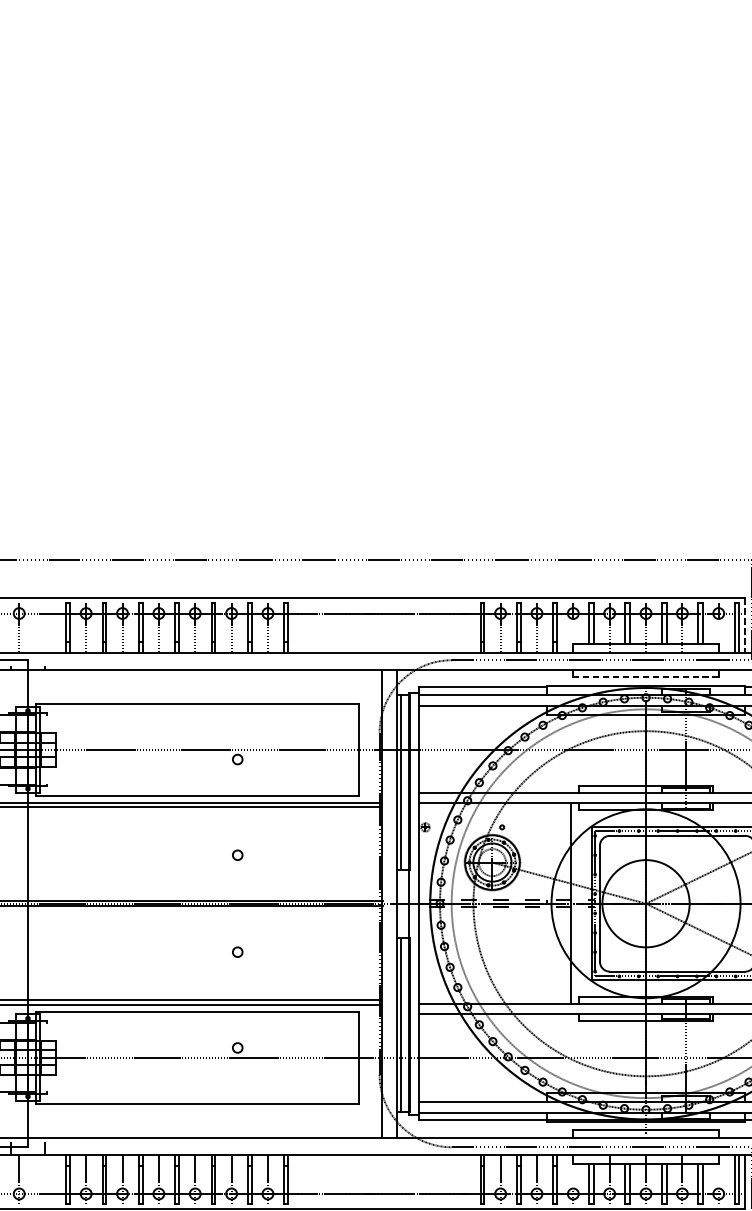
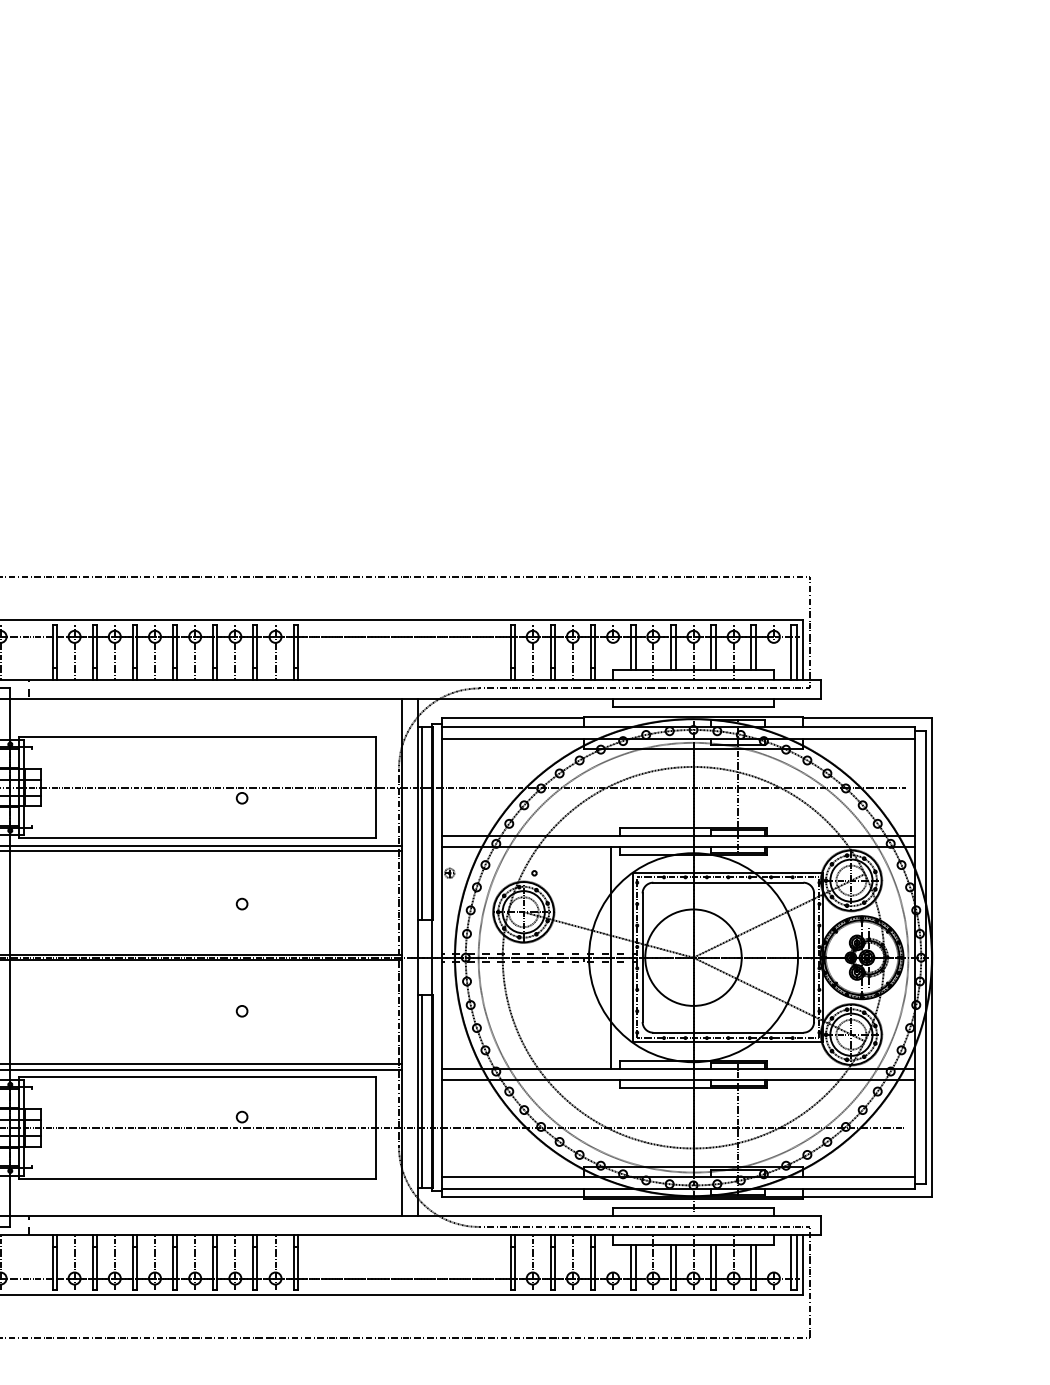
line: (745, 625) -> (803, 650), dashed -> solid
line: (646, 677) -> (693, 707), dashed -> solid

